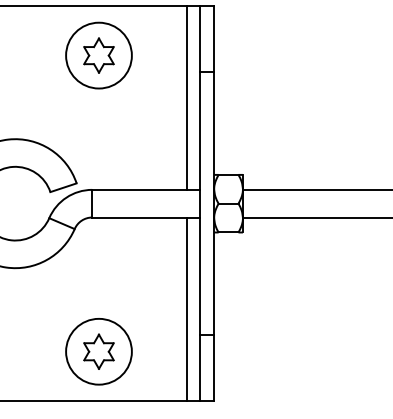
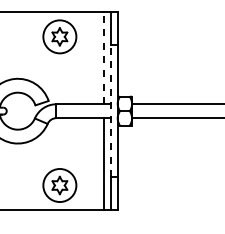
line: (187, 96) -> (104, 57), solid -> dashed
line: (199, 202) -> (110, 110), solid -> dashed

